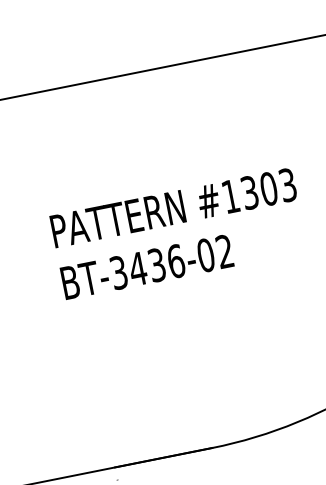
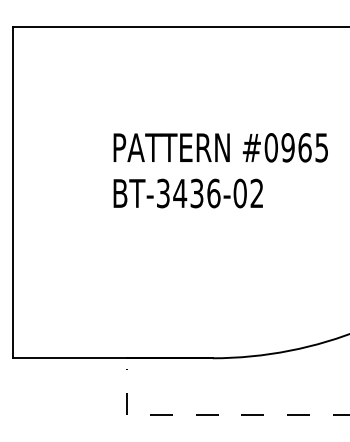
text: (259, 190) -> (296, 147), #1303 -> #0965

